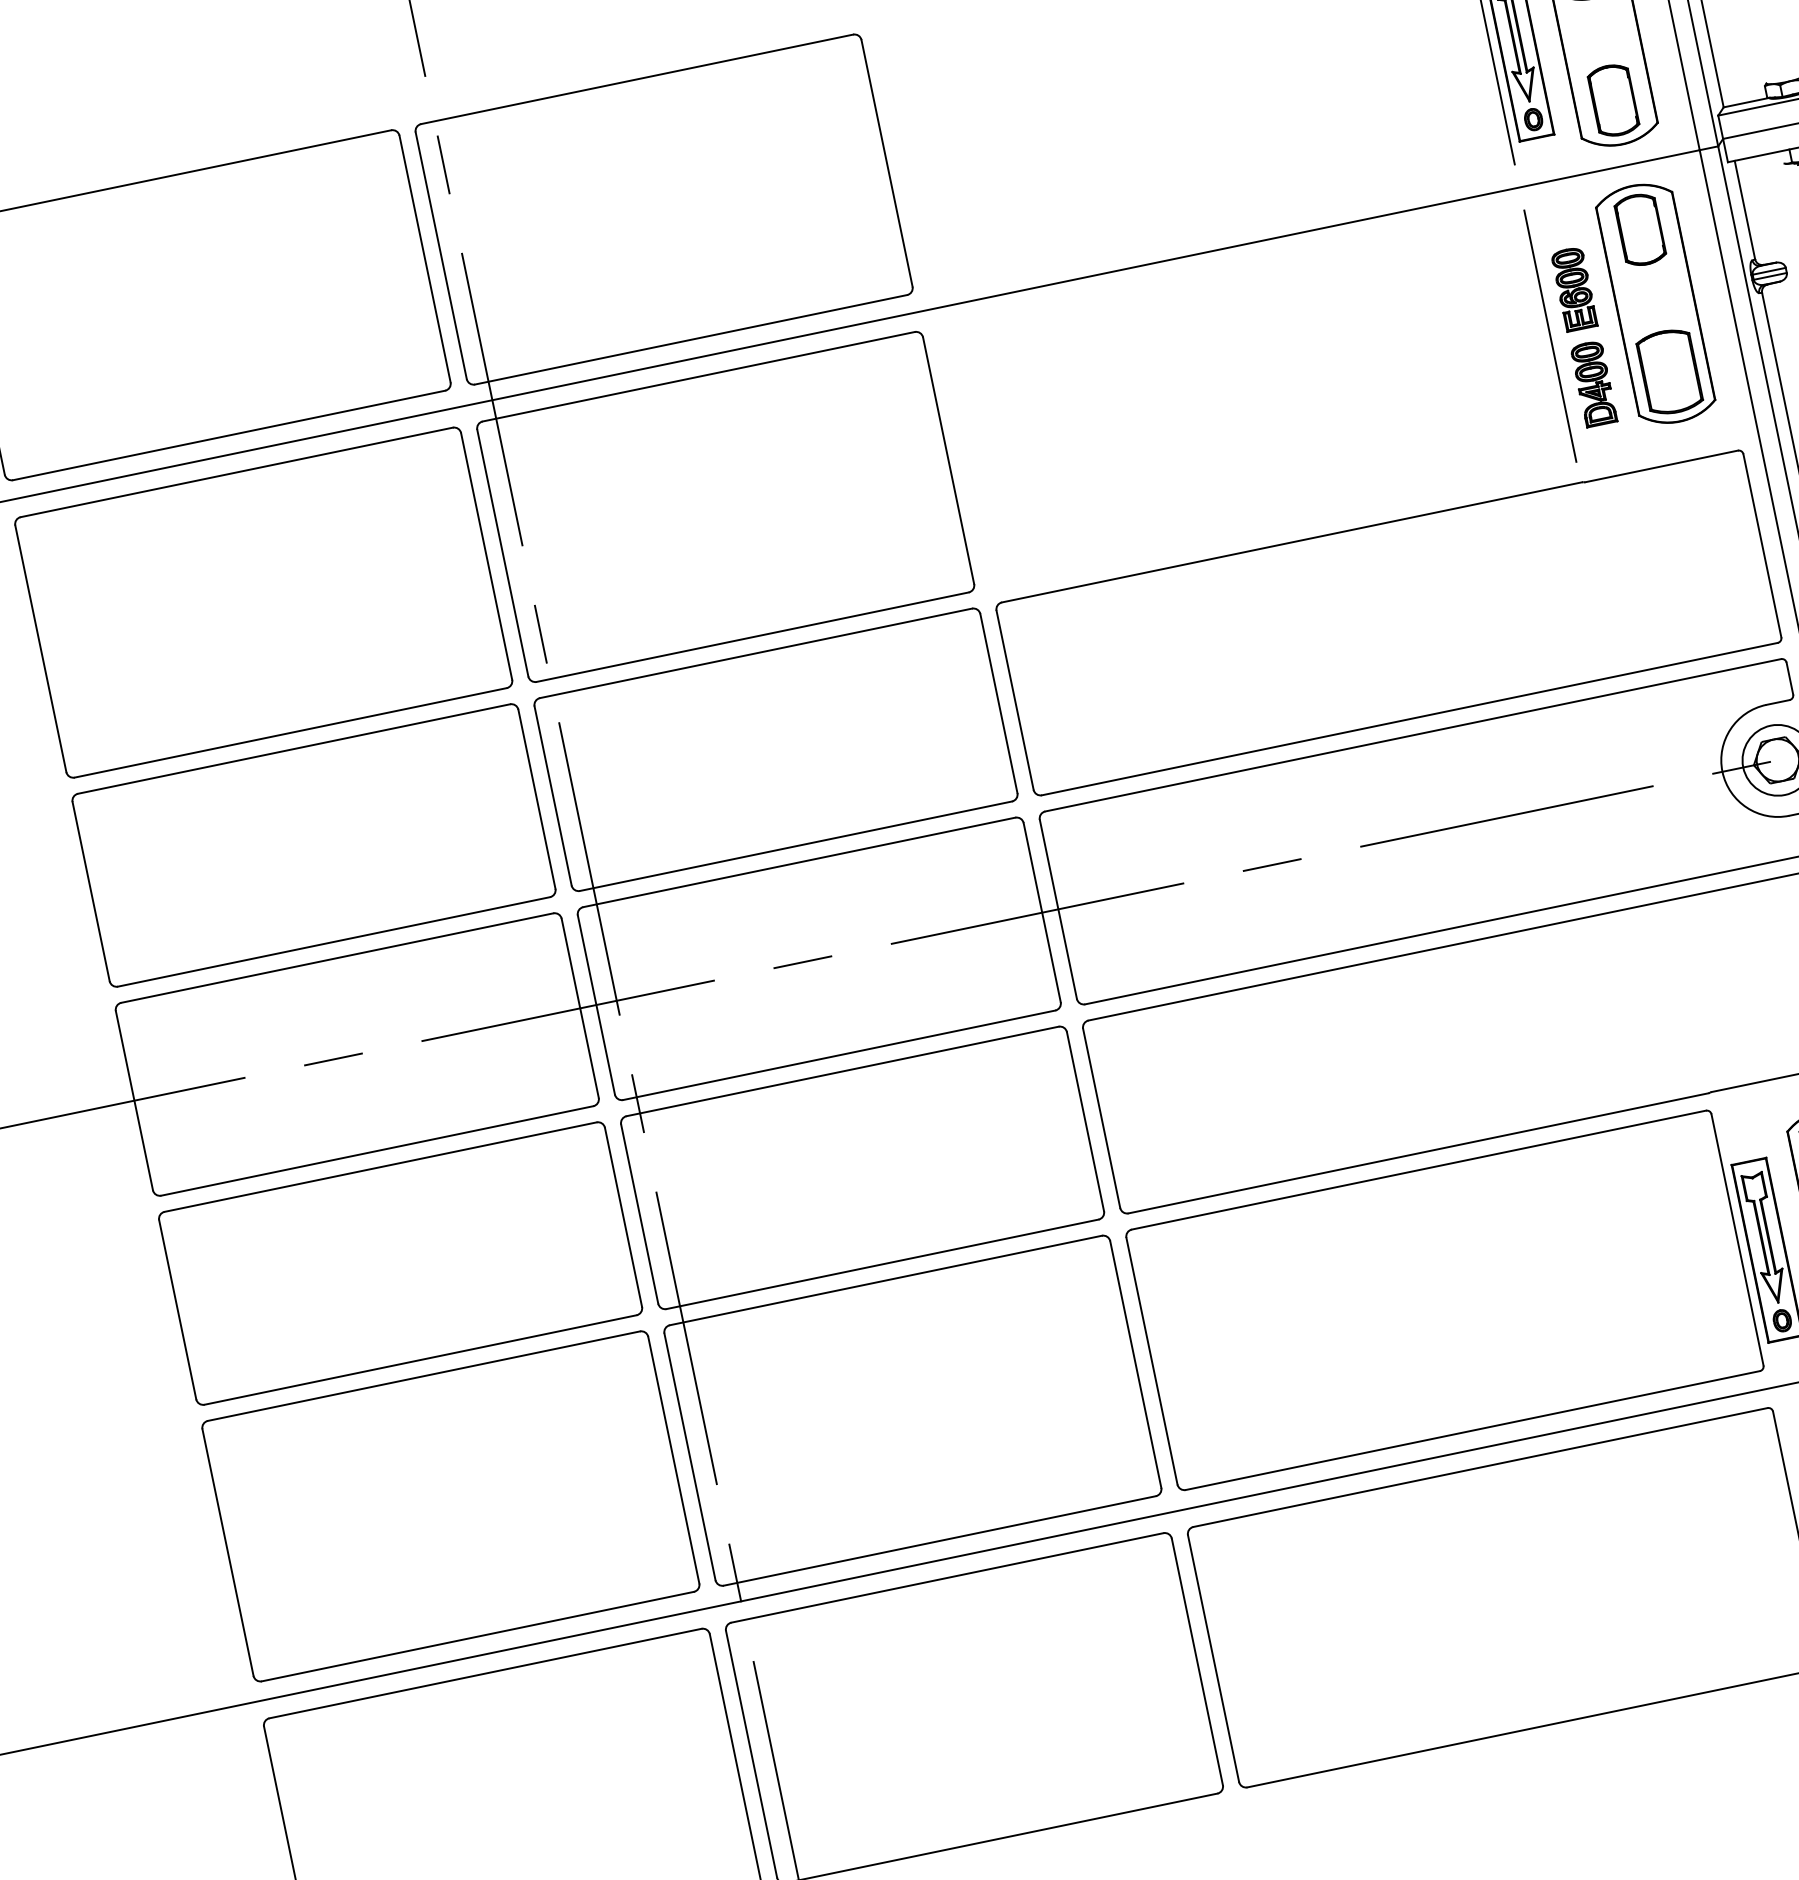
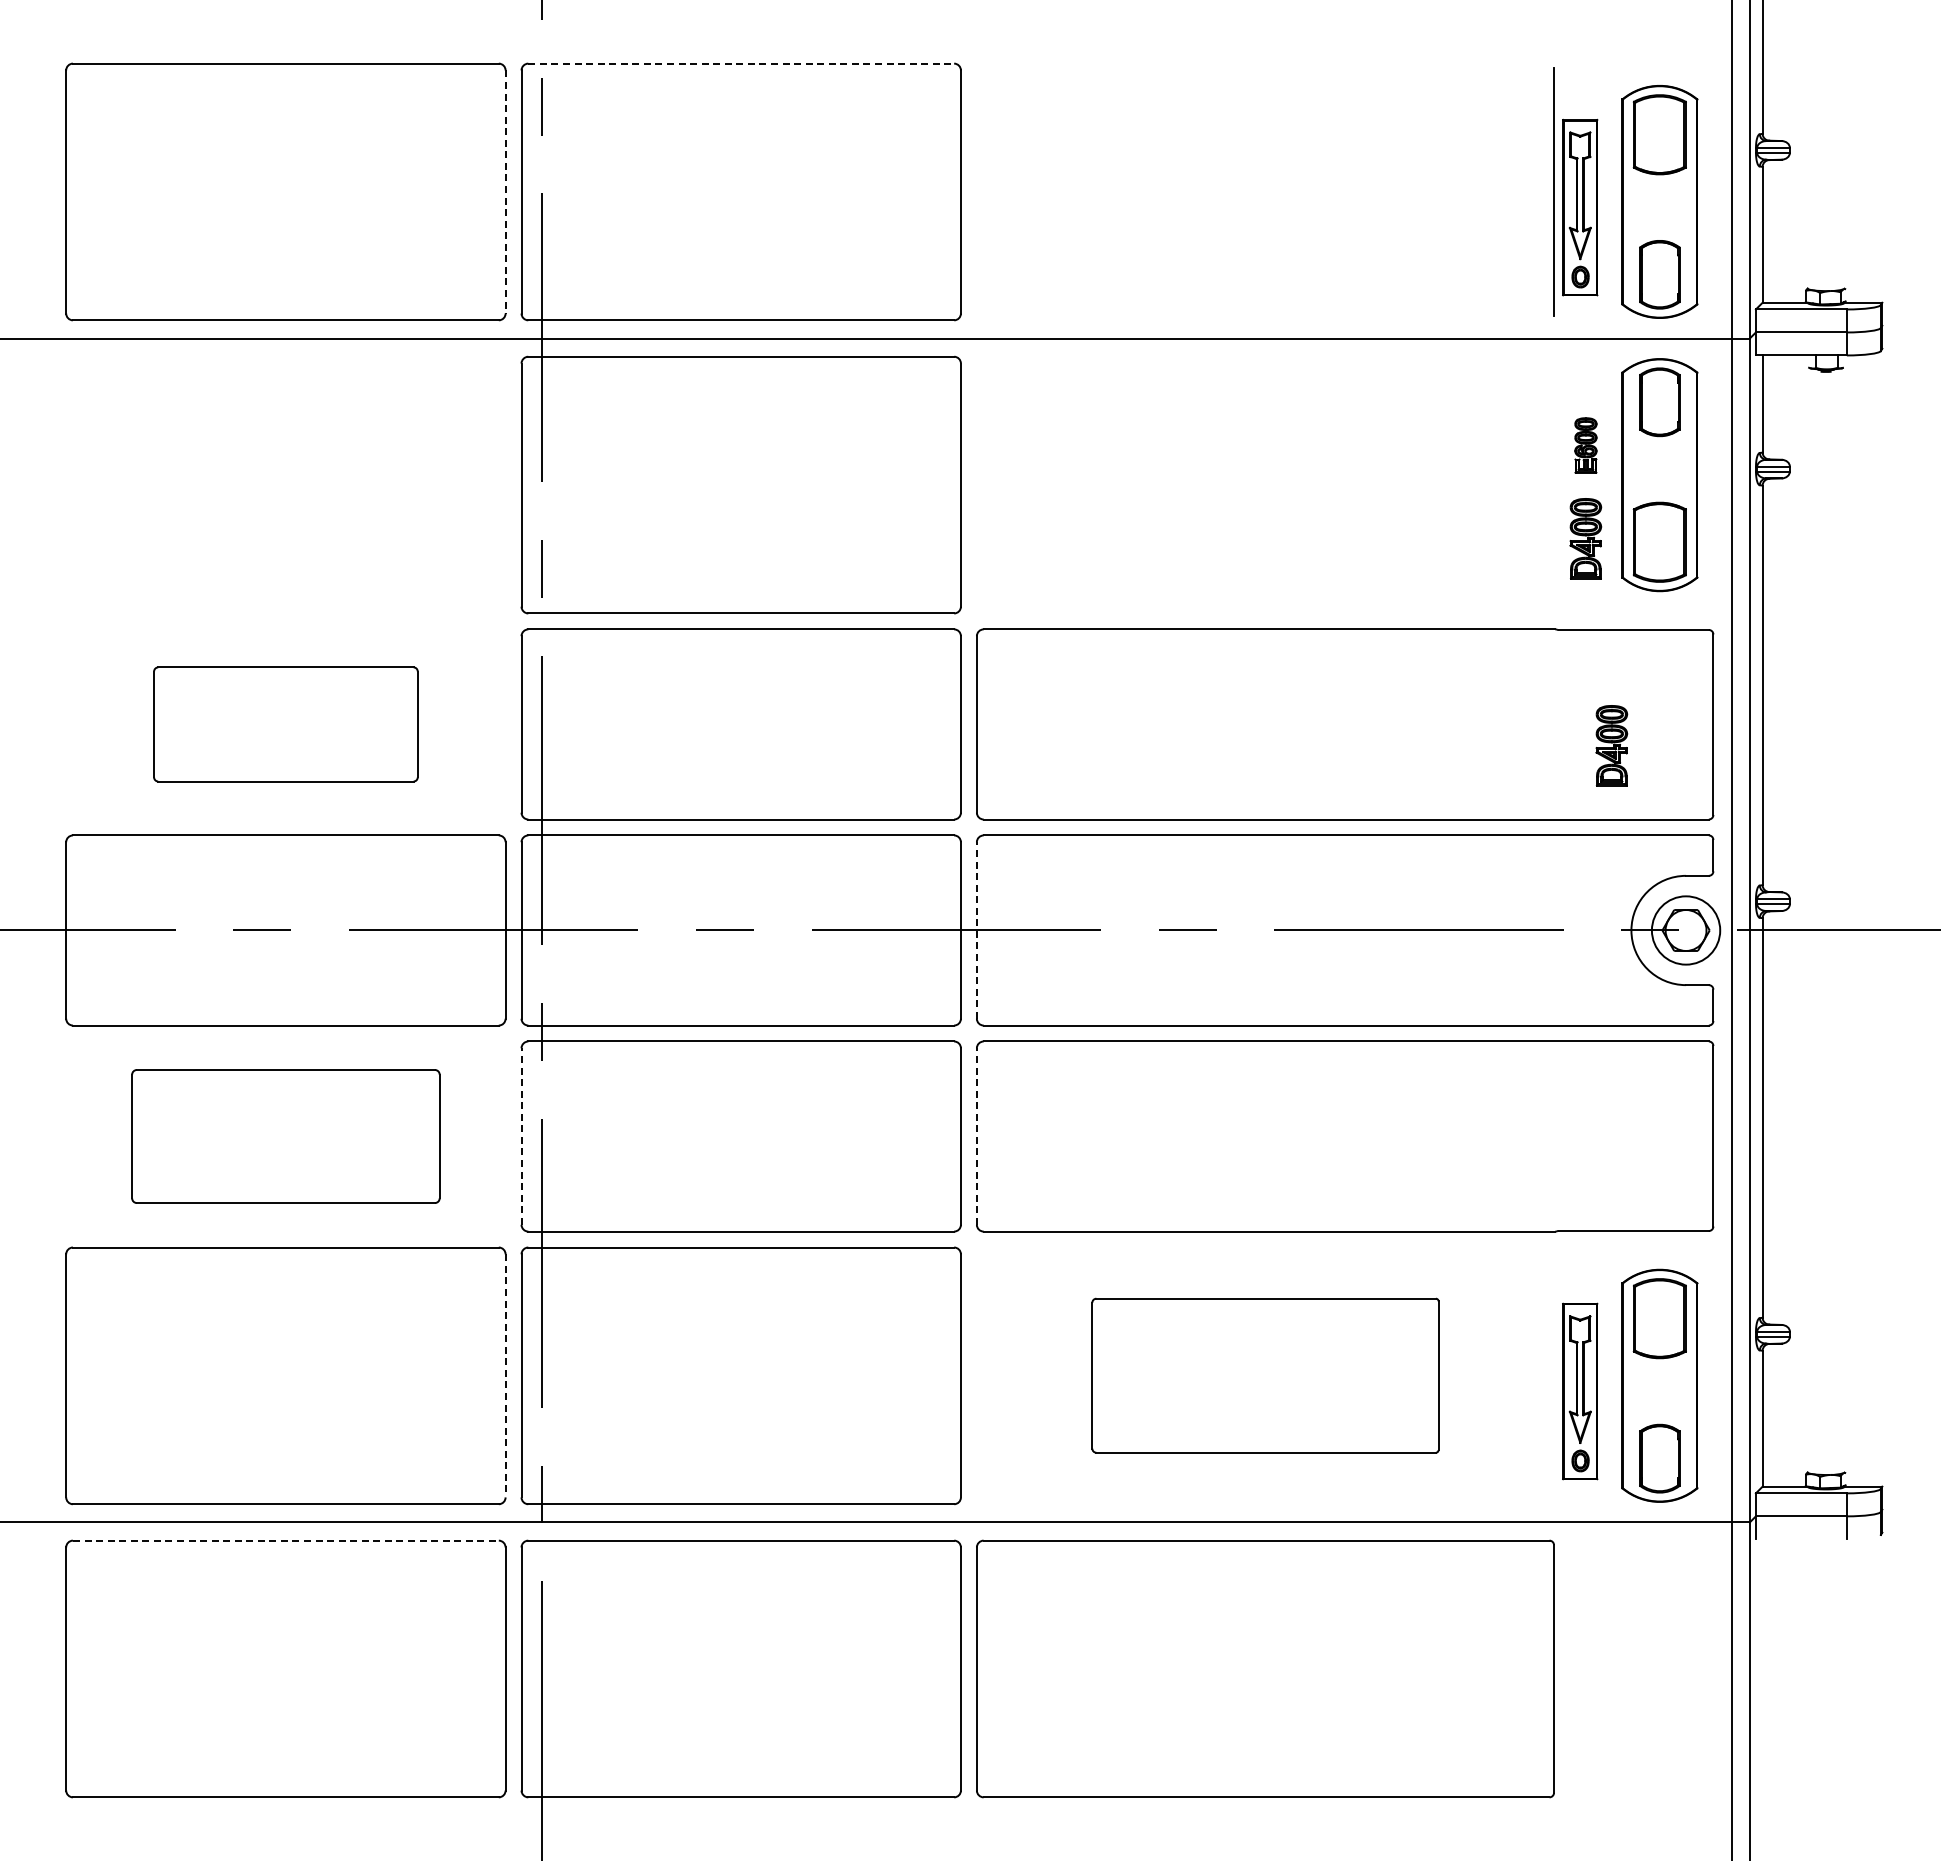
line: (637, 79) -> (741, 63), solid -> dashed
line: (424, 258) -> (505, 191), solid -> dashed
part: (1573, 289) -> (1585, 445), size x0.7
line: (1550, 335) -> (1554, 484), removed
part: (1663, 588) -> (1611, 745), added
part: (263, 602) -> (285, 484), removed
part: (313, 845) -> (285, 724), size x0.6
line: (1057, 909) -> (976, 930), solid -> dashed
line: (1101, 1118) -> (976, 1136), solid -> dashed
line: (639, 1214) -> (521, 1136), solid -> dashed
part: (400, 1263) -> (285, 1136), size x0.7
part: (1444, 1300) -> (1265, 1375), size x0.6
line: (673, 1459) -> (505, 1375), solid -> dashed
line: (485, 1673) -> (285, 1540), solid -> dashed

